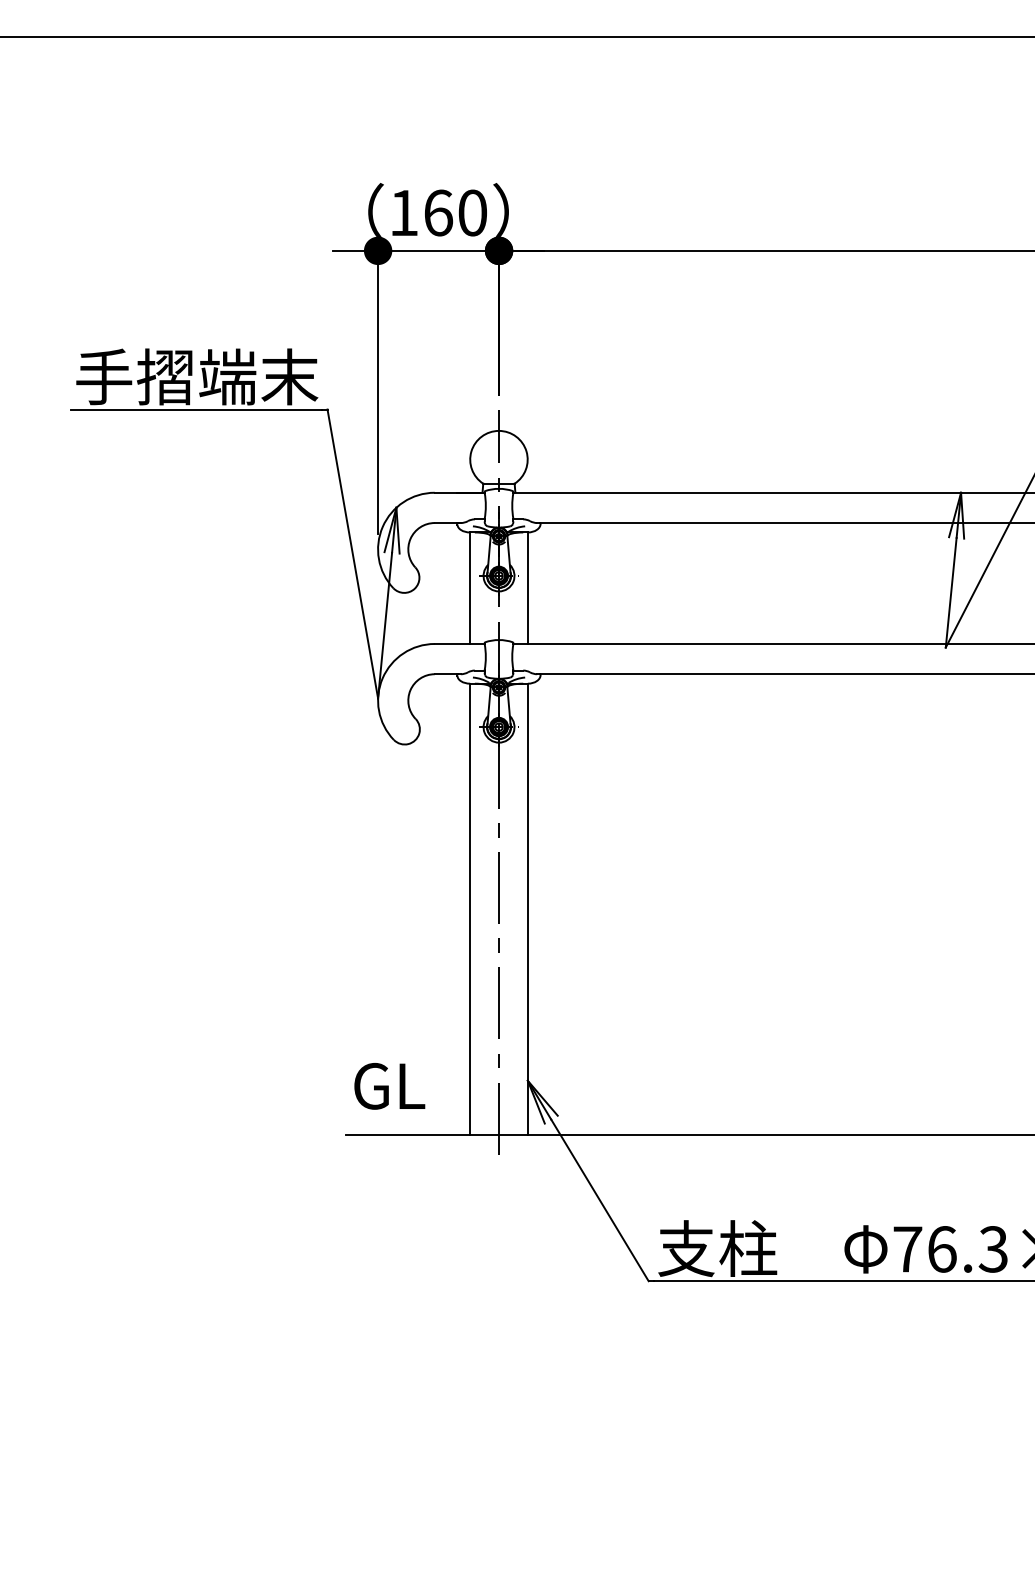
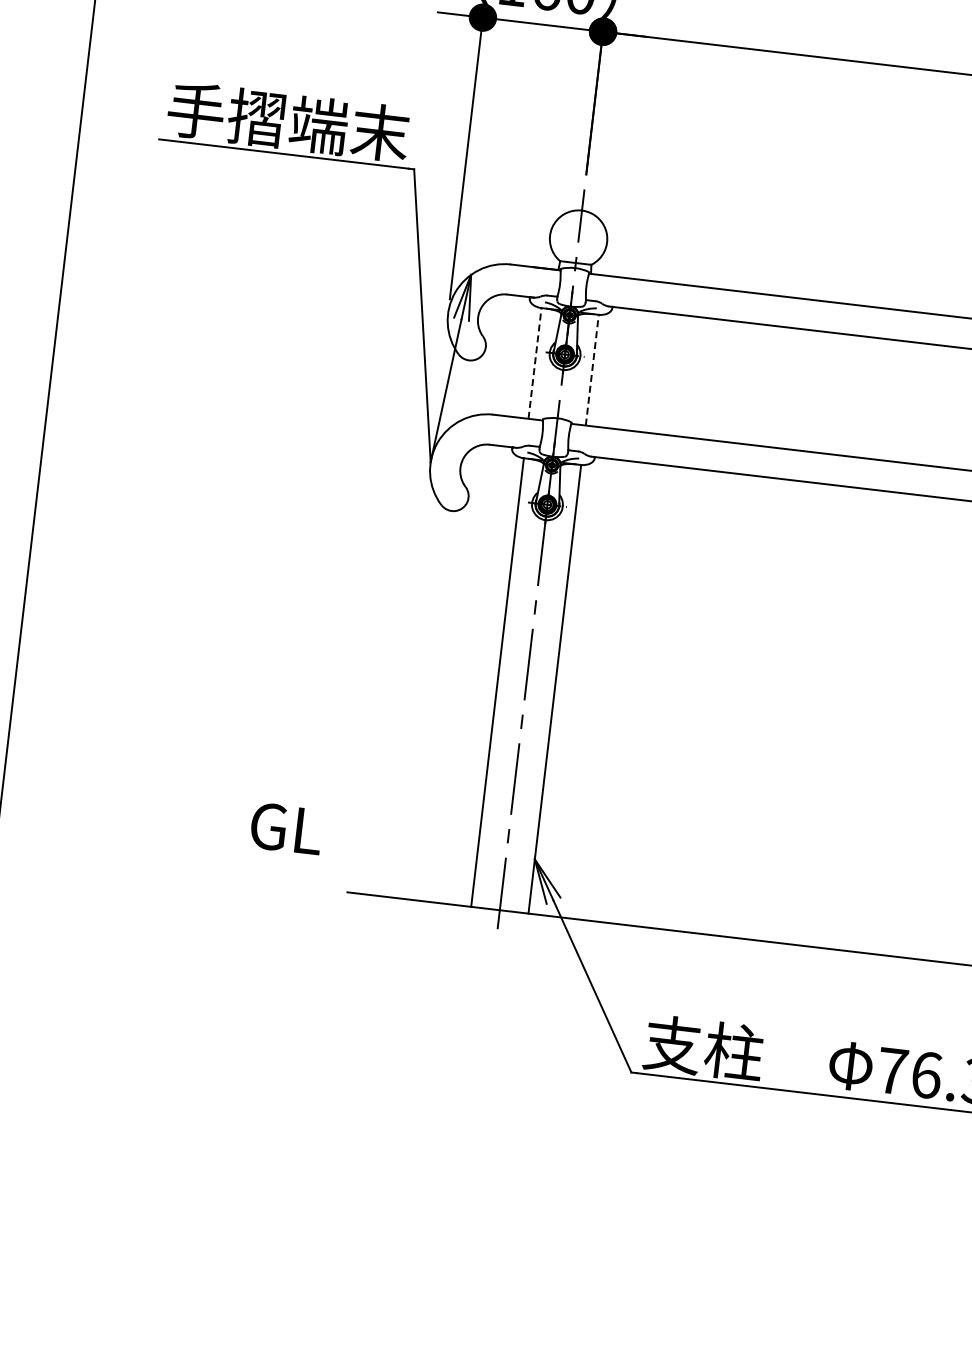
line: (470, 588) -> (535, 363), solid -> dashed
line: (527, 588) -> (591, 370), solid -> dashed
text: (389, 1086) -> (286, 828), moved

